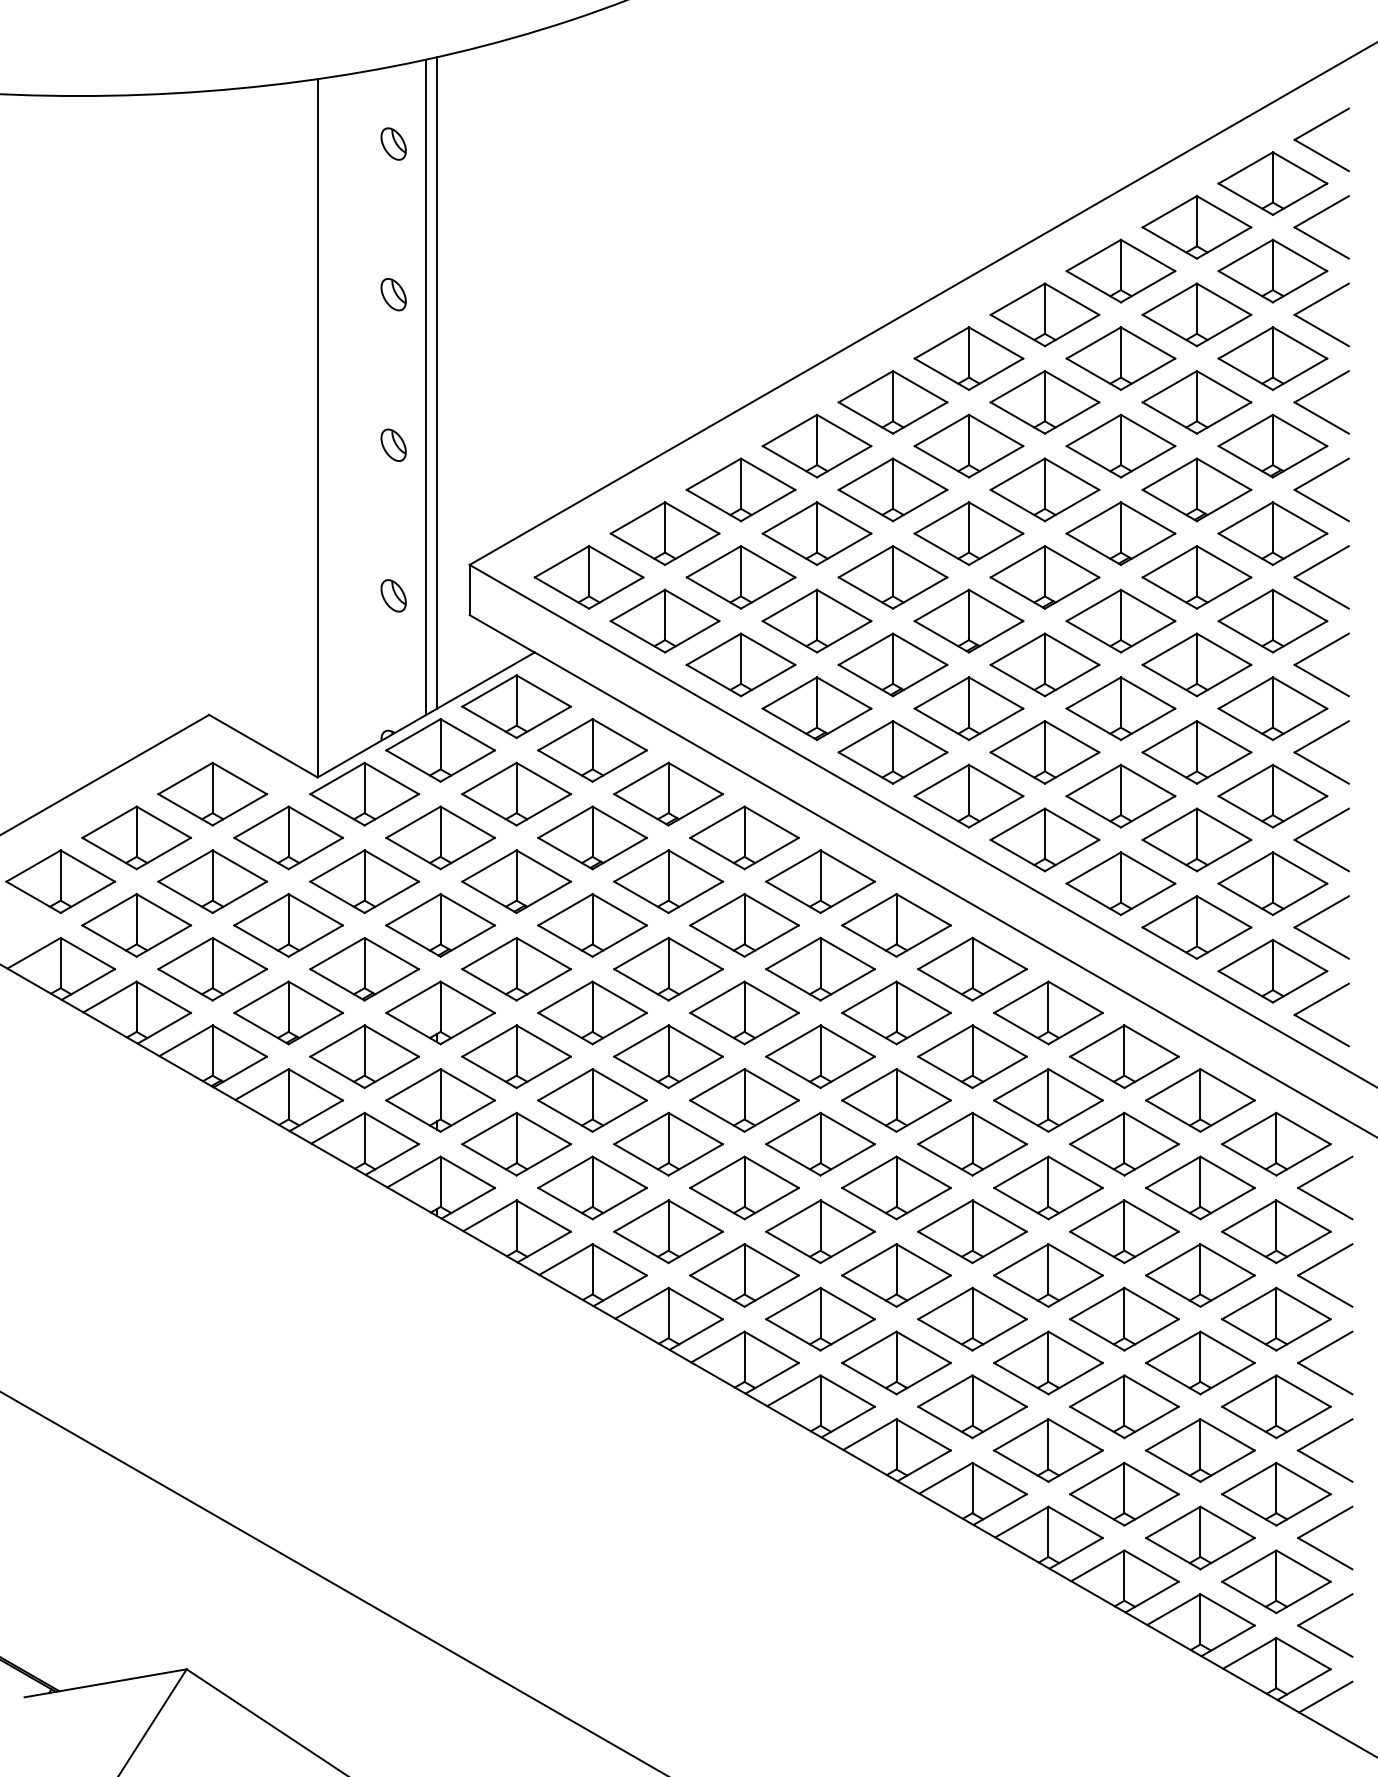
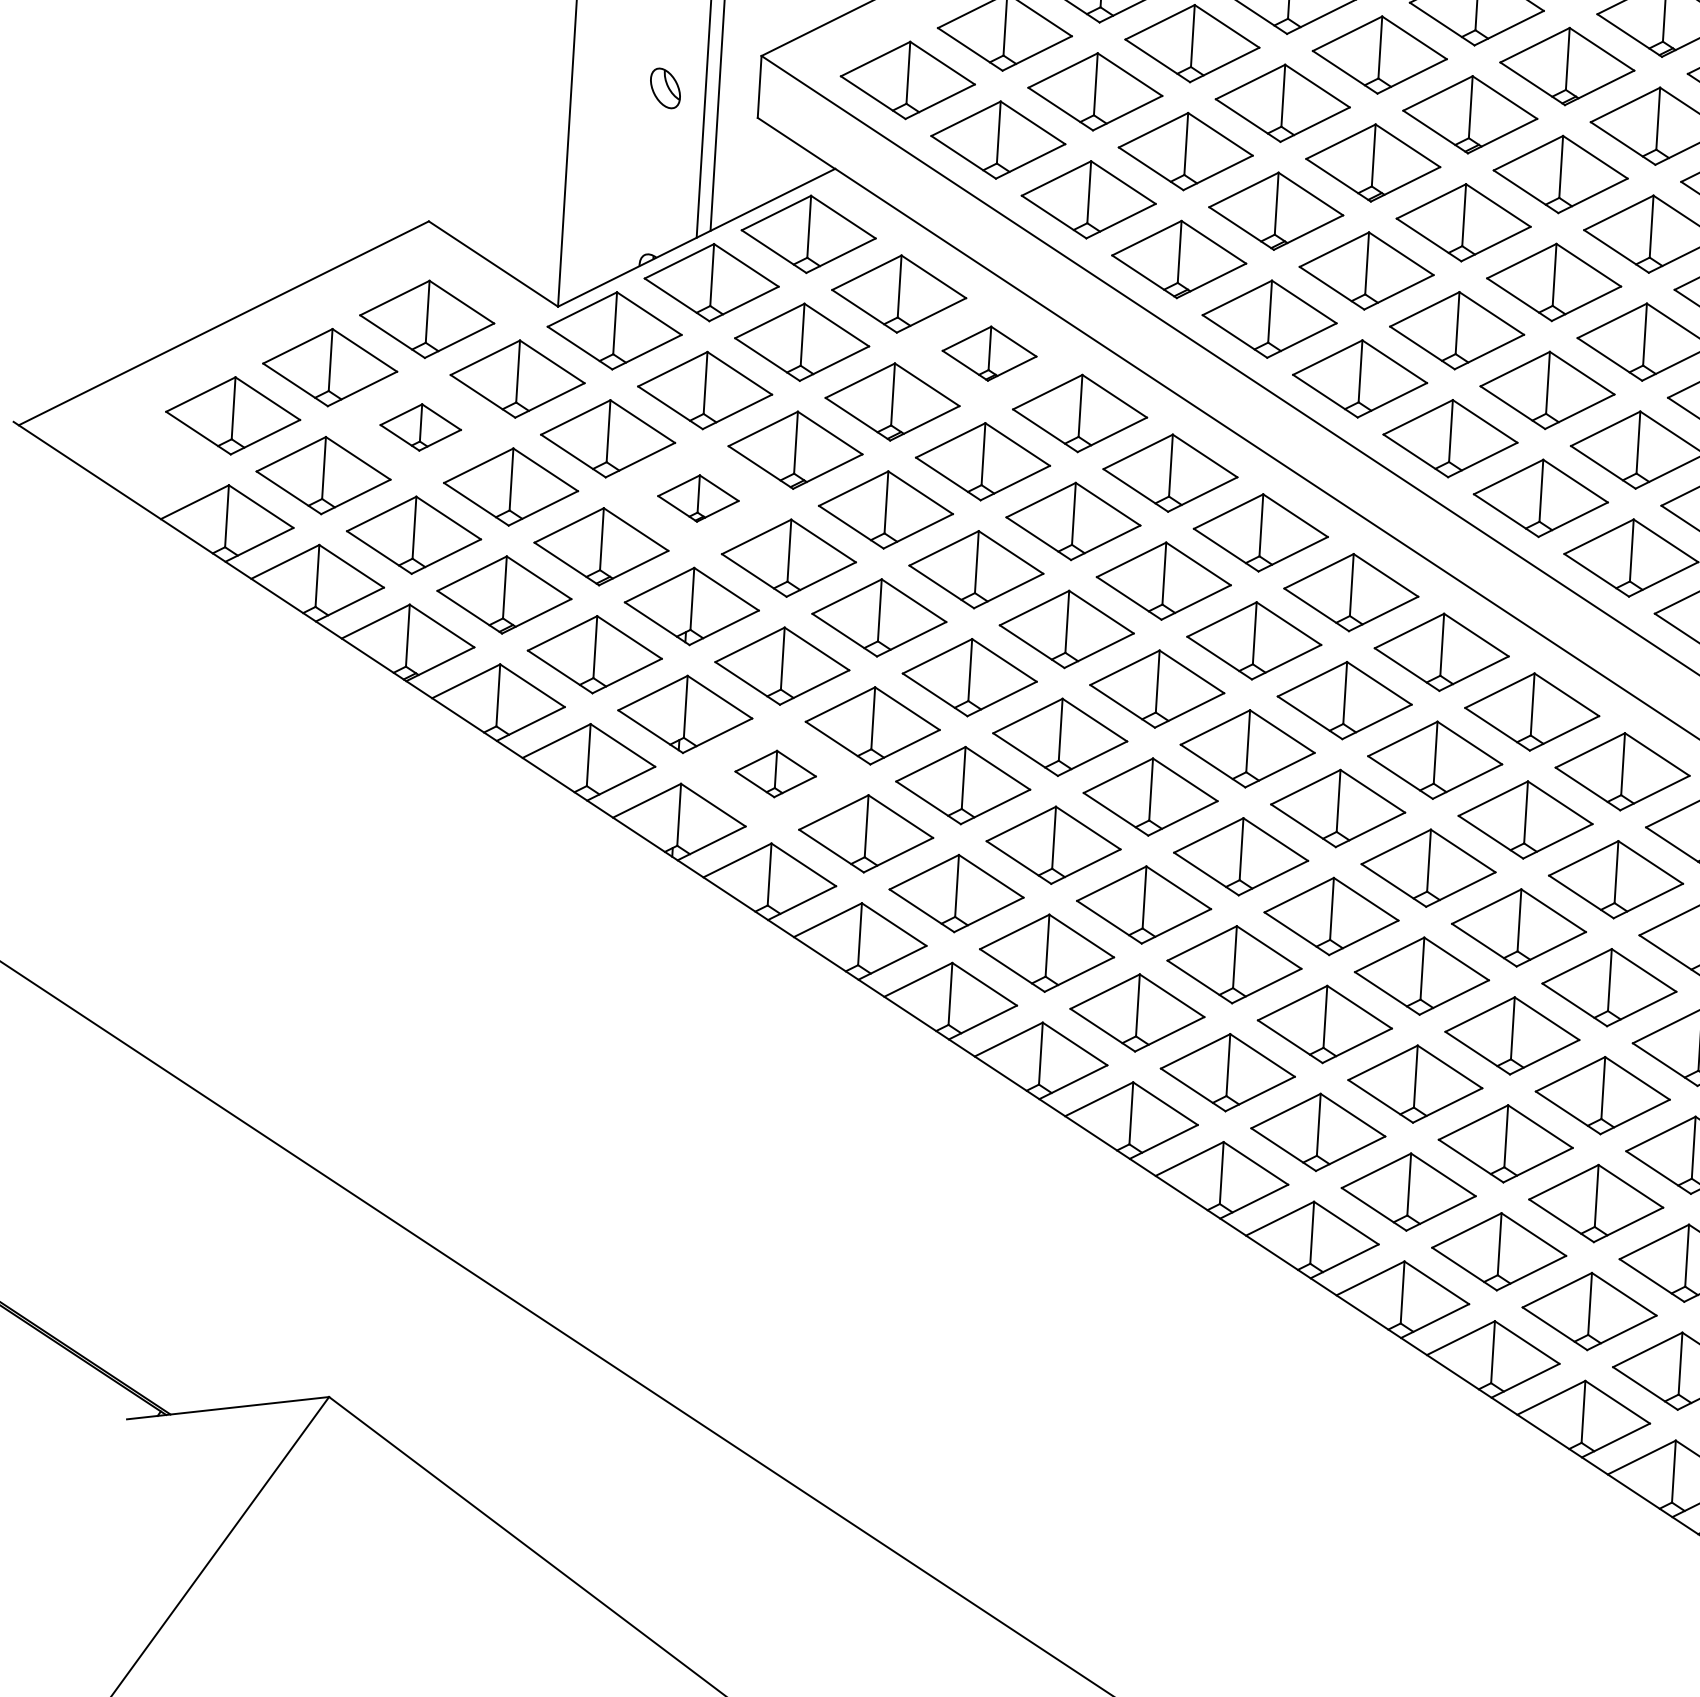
part: (668, 793) -> (989, 352), size x0.7
part: (212, 881) -> (420, 427), size x0.6
part: (440, 925) -> (698, 498), size x0.6
part: (516, 1143) -> (775, 773), size x0.6

